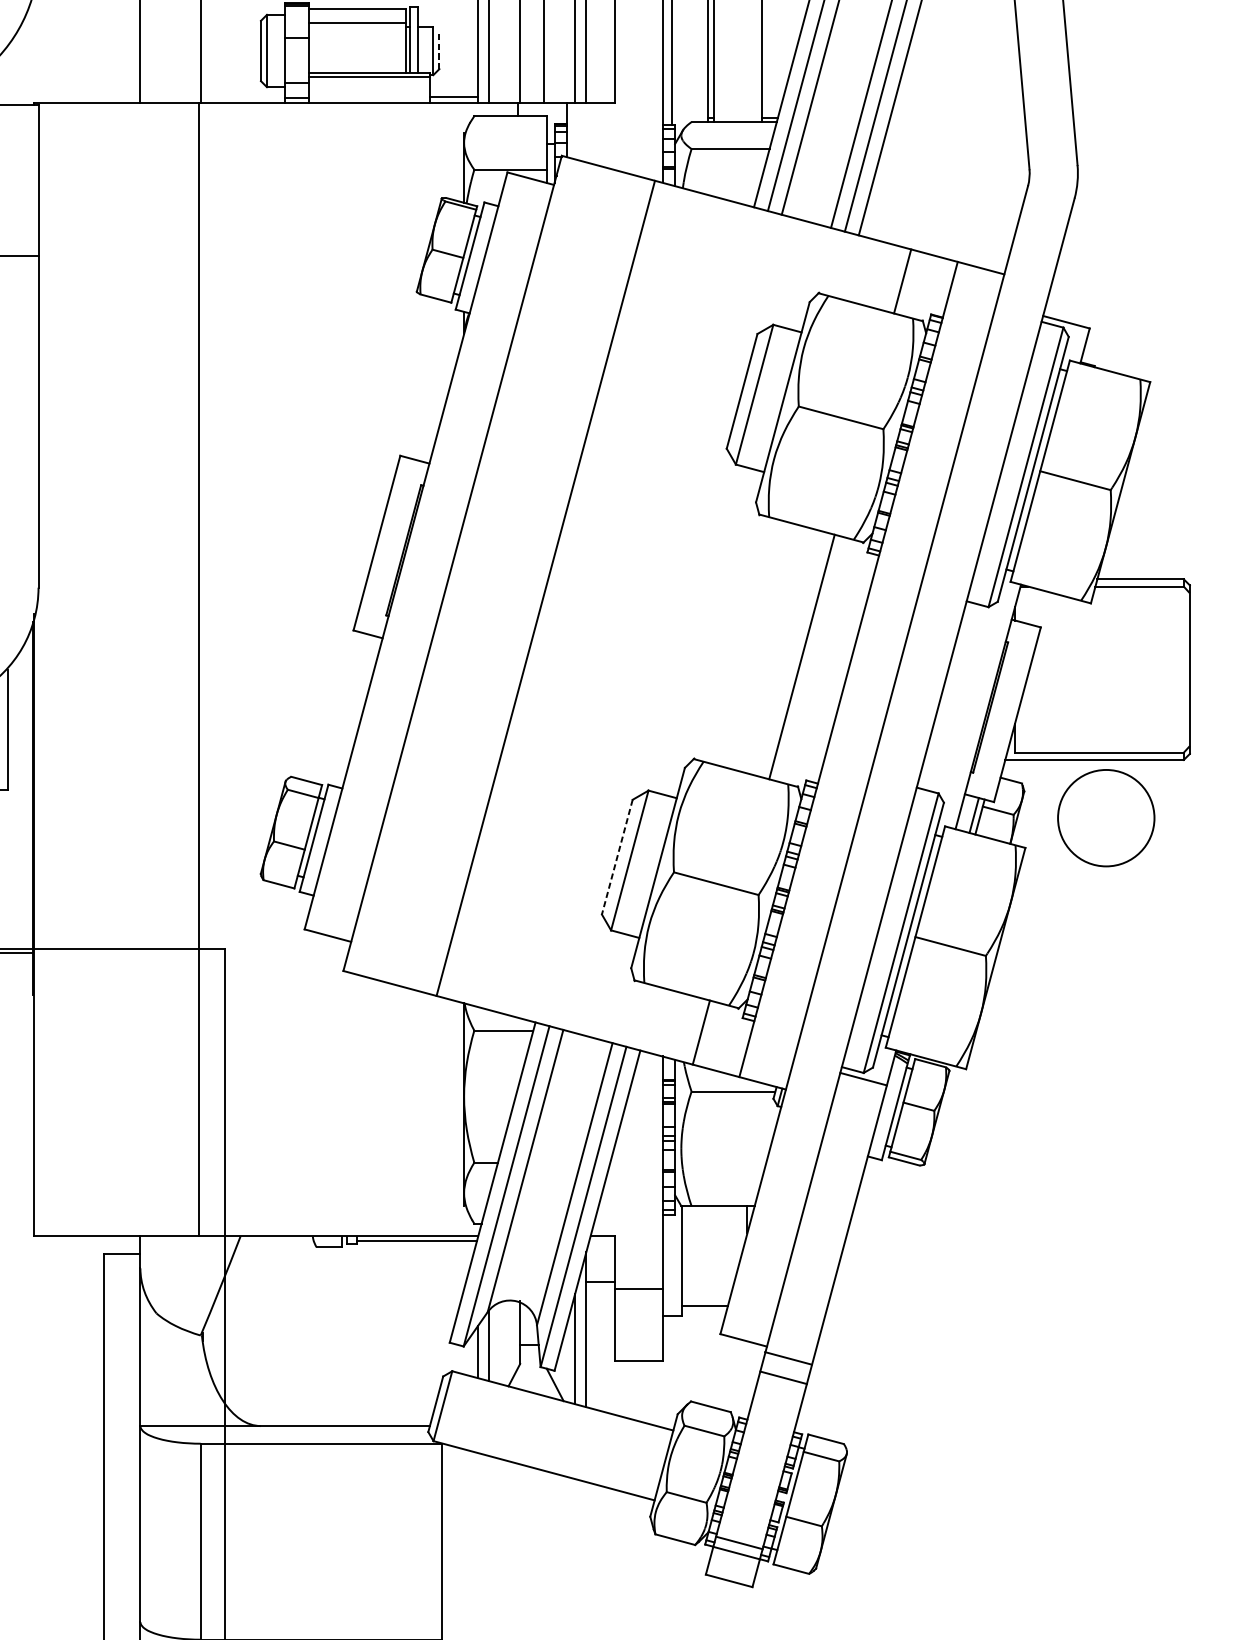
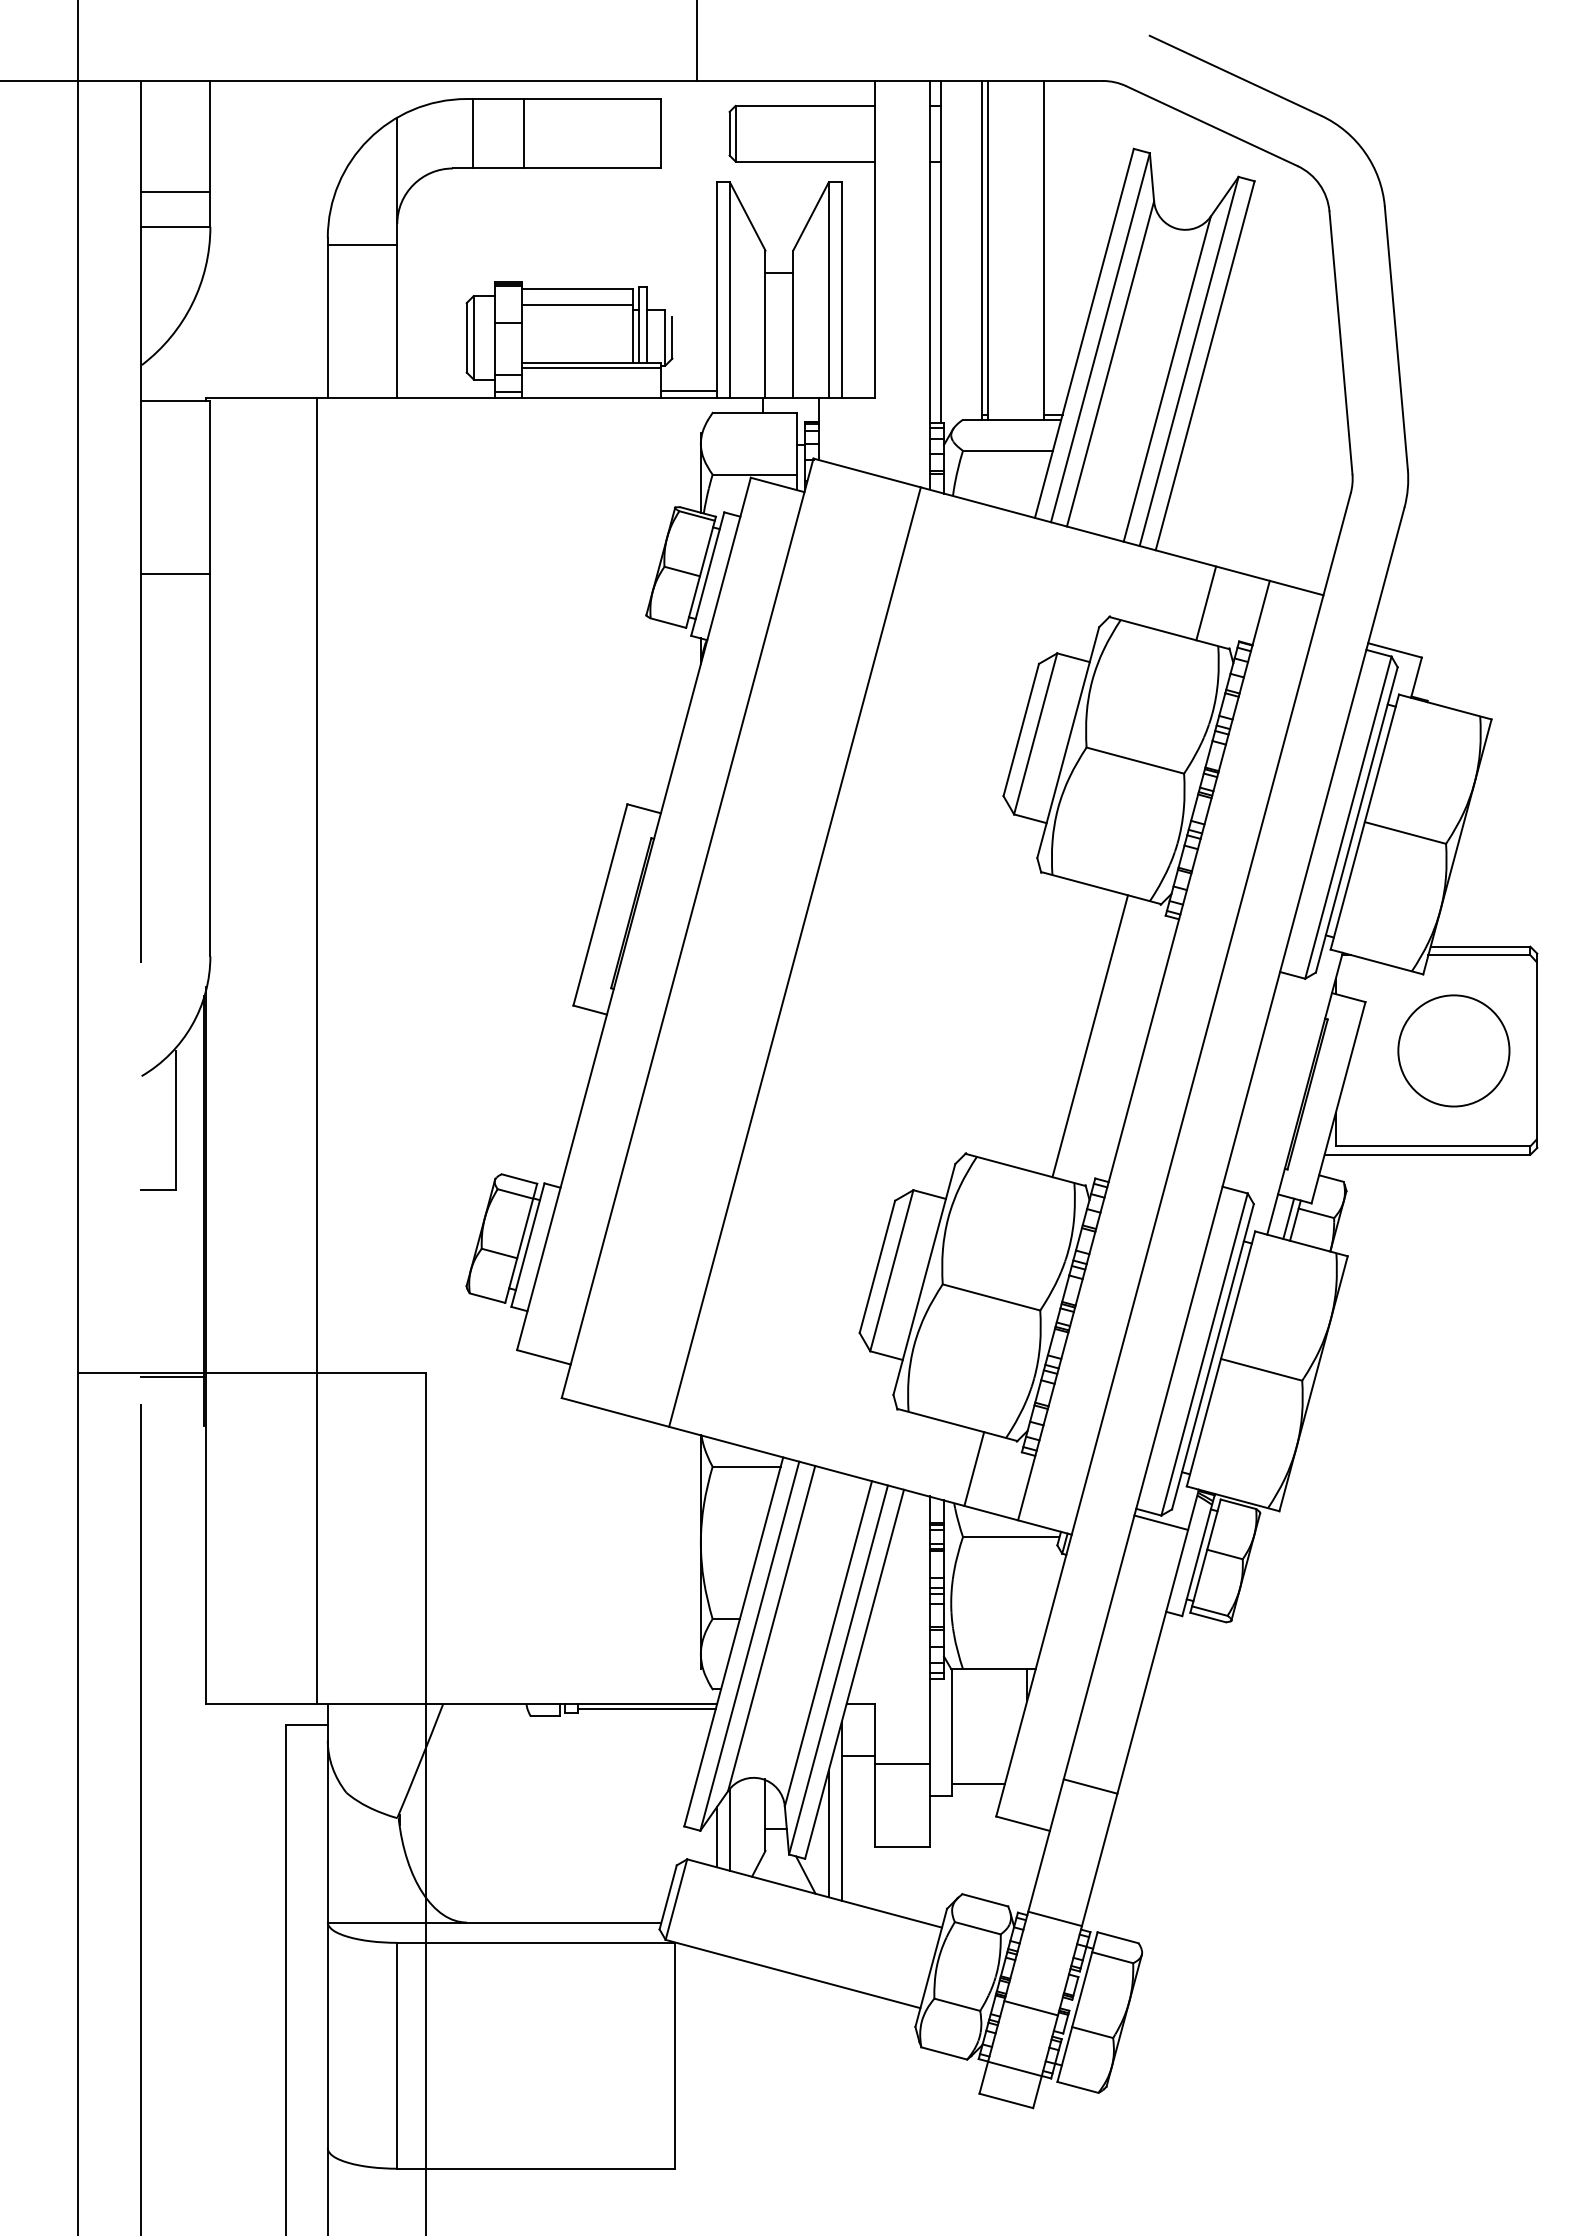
line: (439, 50) -> (672, 337), dashed -> solid
line: (199, 669) -> (316, 1050), moved
circle: (1105, 817) -> (1453, 1050), moved
line: (617, 857) -> (877, 1267), dashed -> solid
line: (788, 1358) -> (1090, 1786), moved
line: (783, 1377) -> (1054, 1918), moved
line: (739, 1543) -> (1031, 2008), moved

